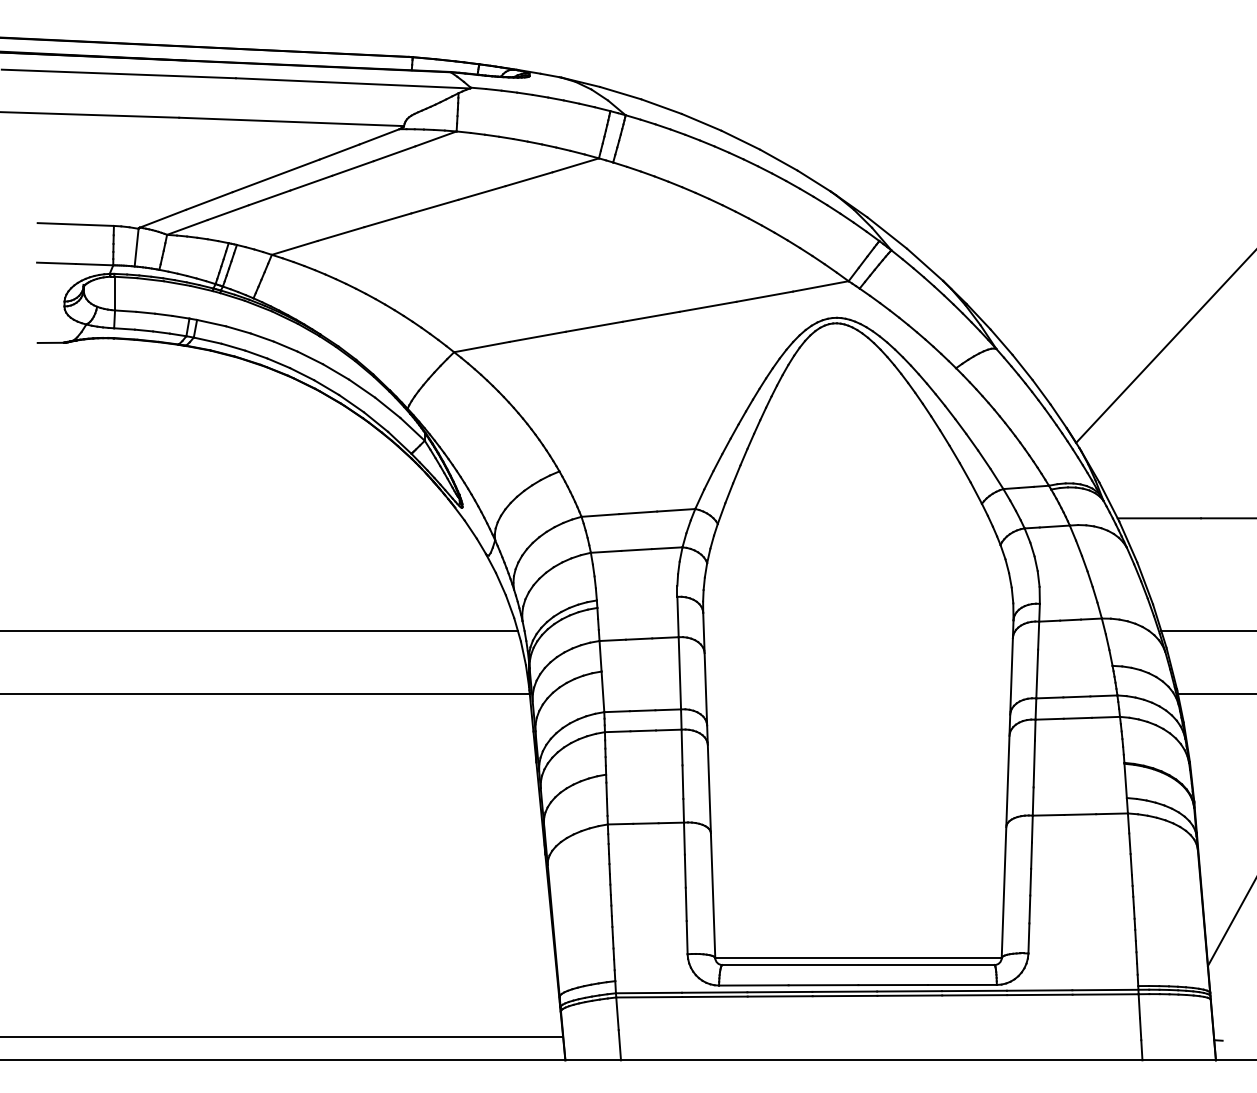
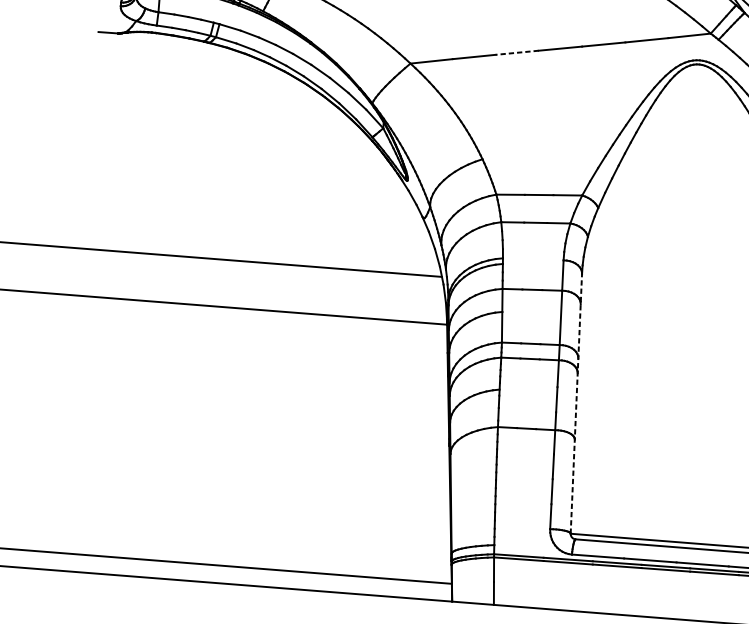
line: (594, 326) -> (517, 52), solid -> dashed
line: (709, 785) -> (576, 403), solid -> dashed

